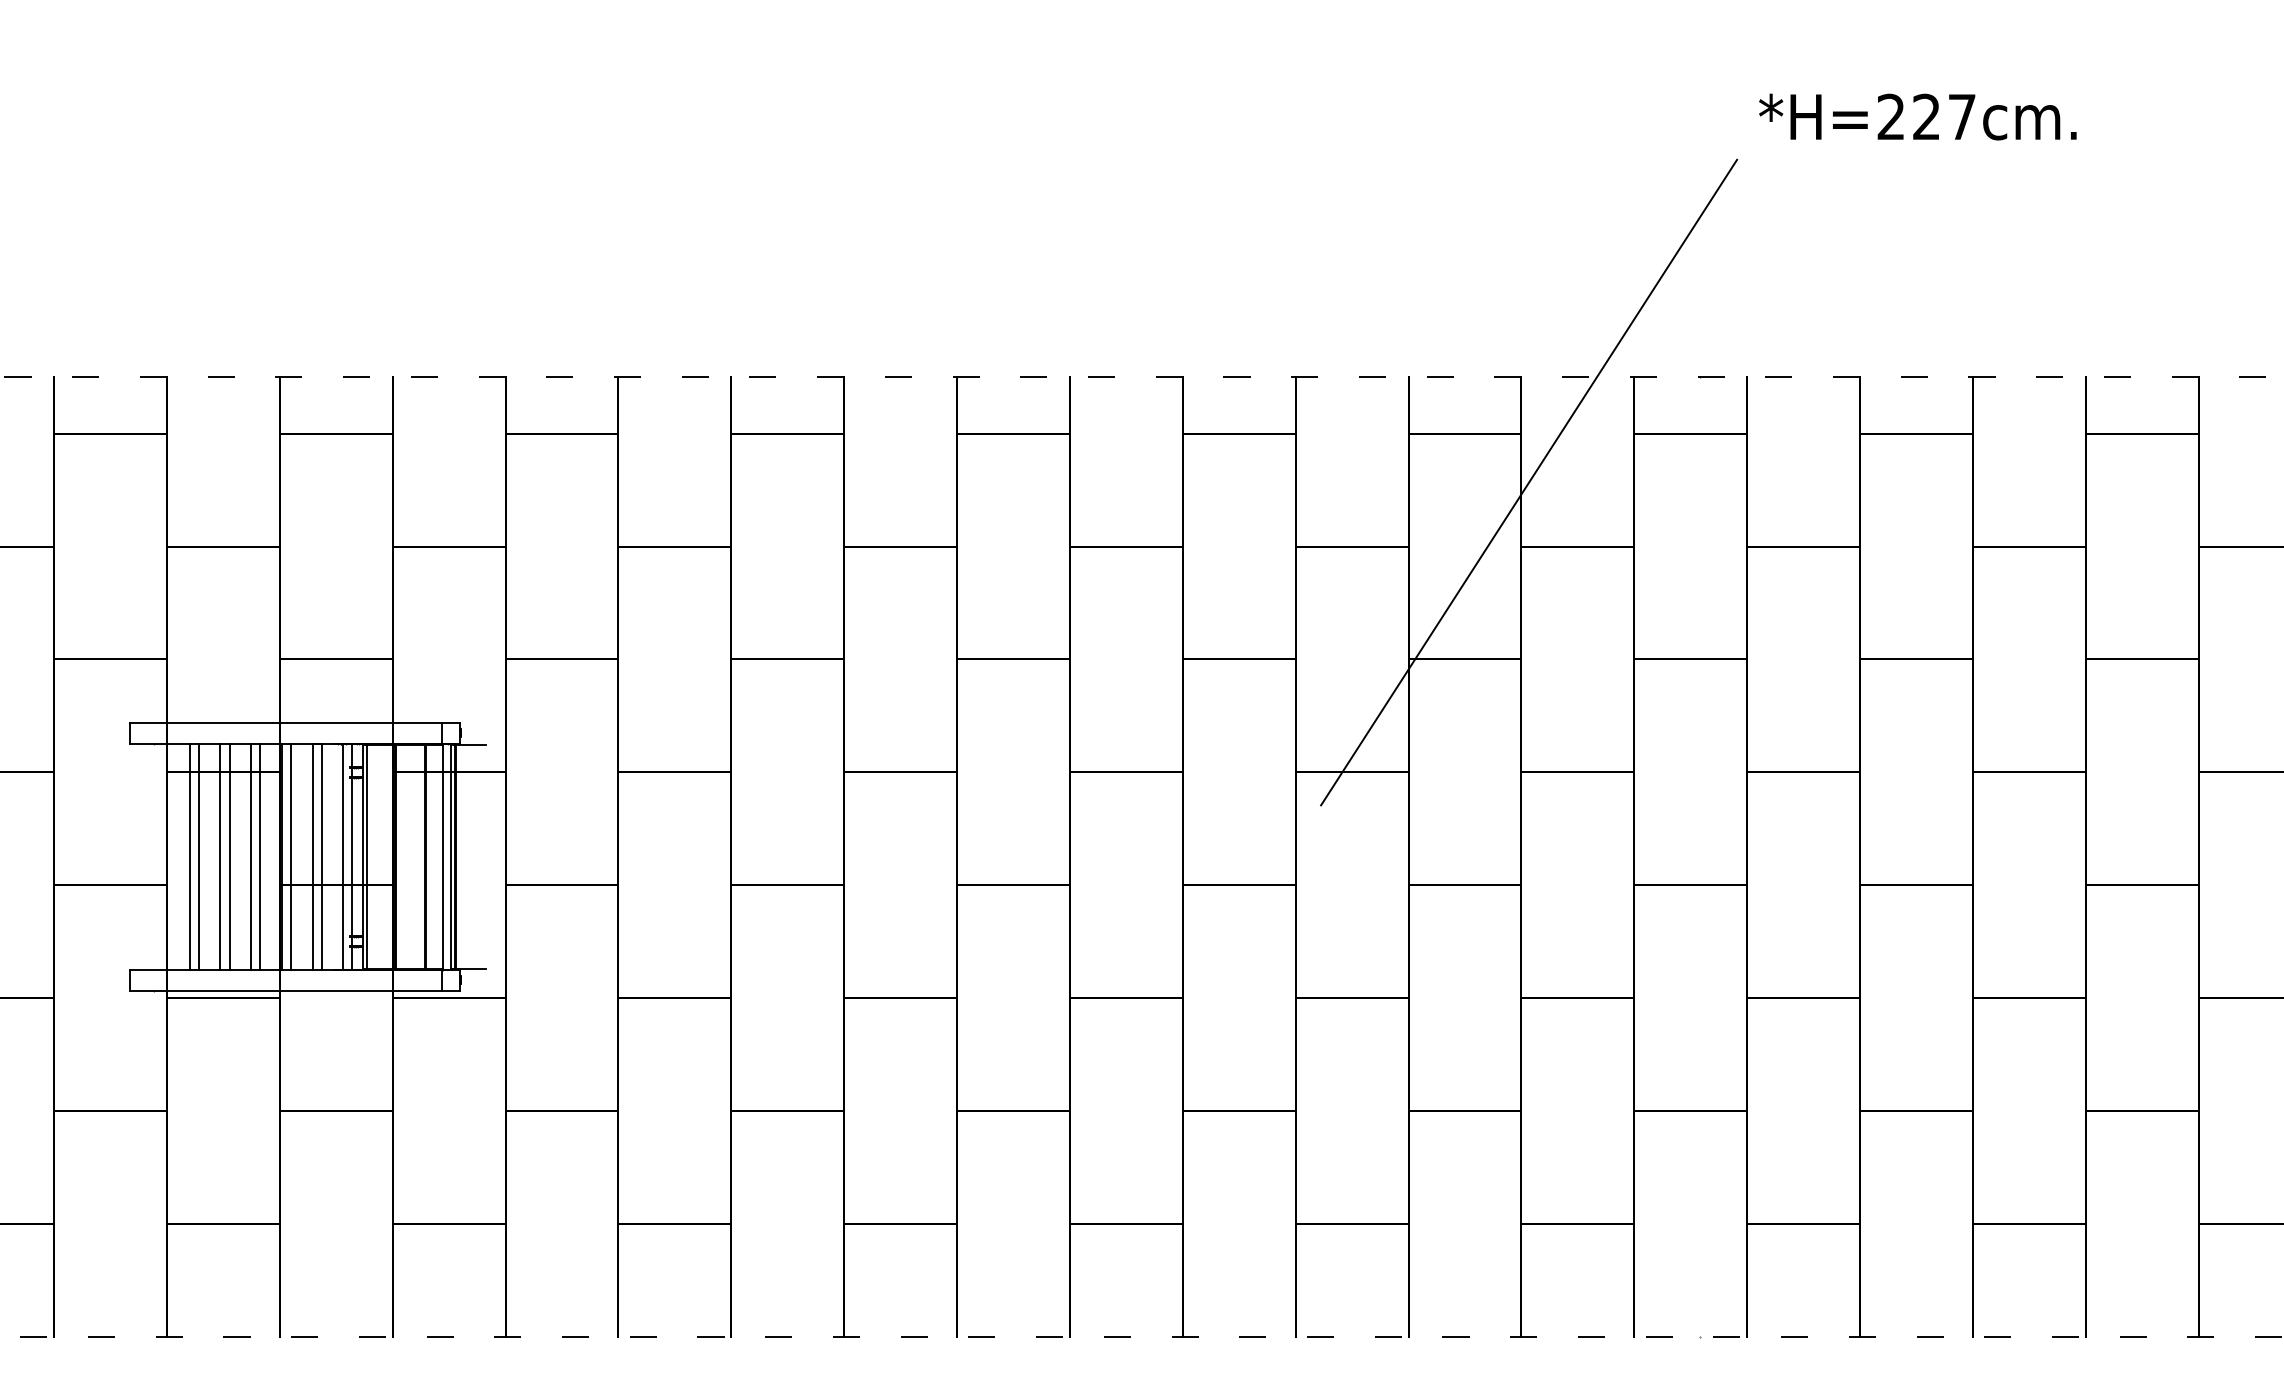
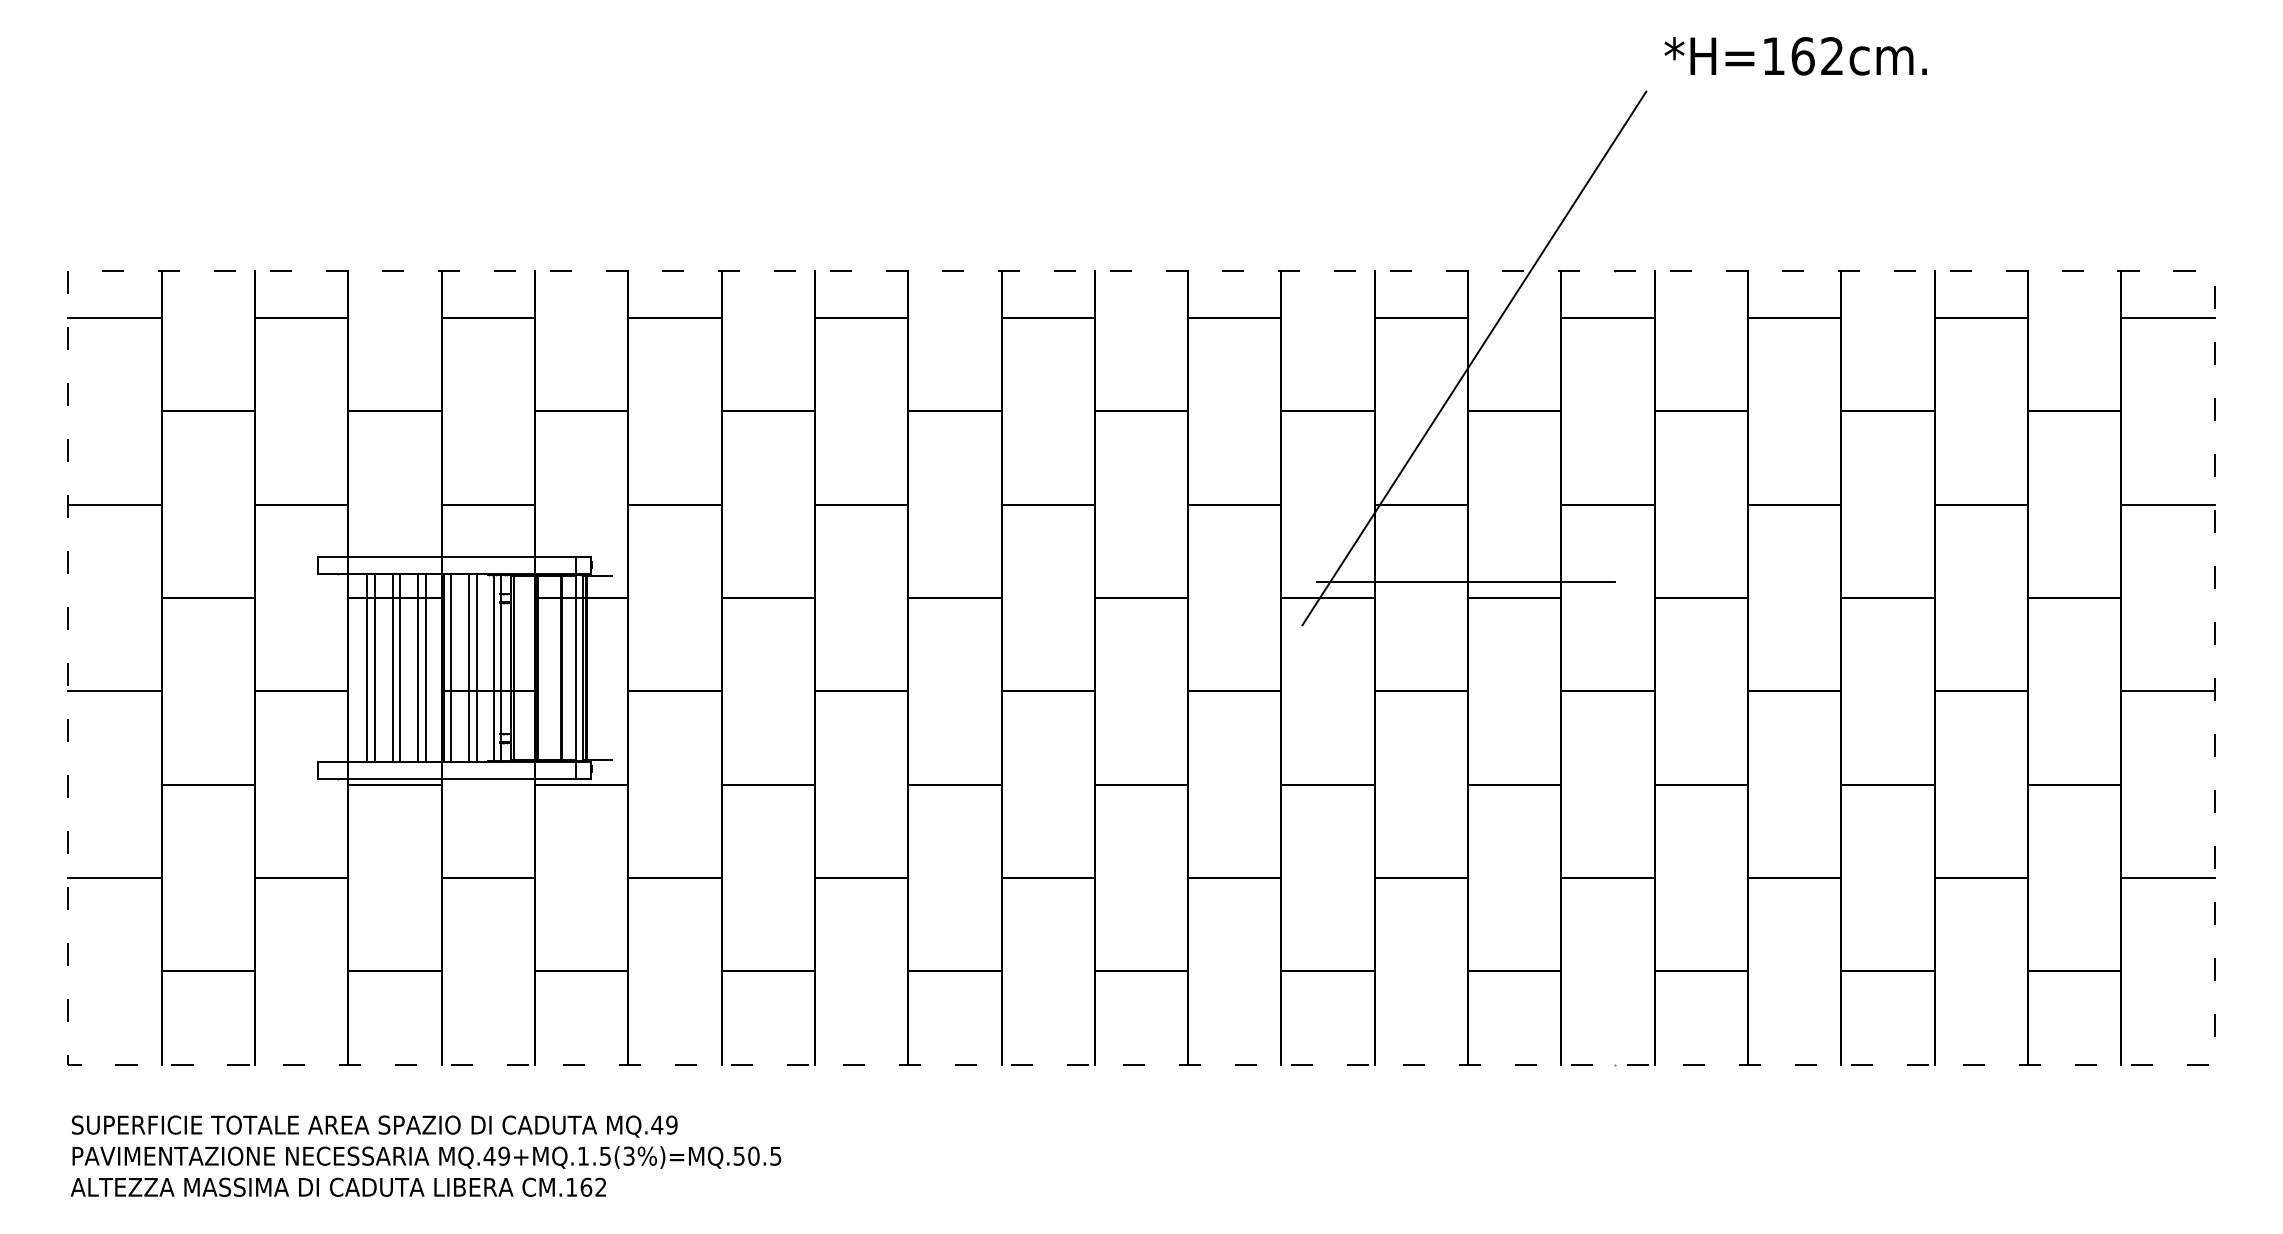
text: (1926, 117) -> (1802, 56), *H=227cm. -> *H=162cm.
line: (1518, 752) -> (1465, 581), added

